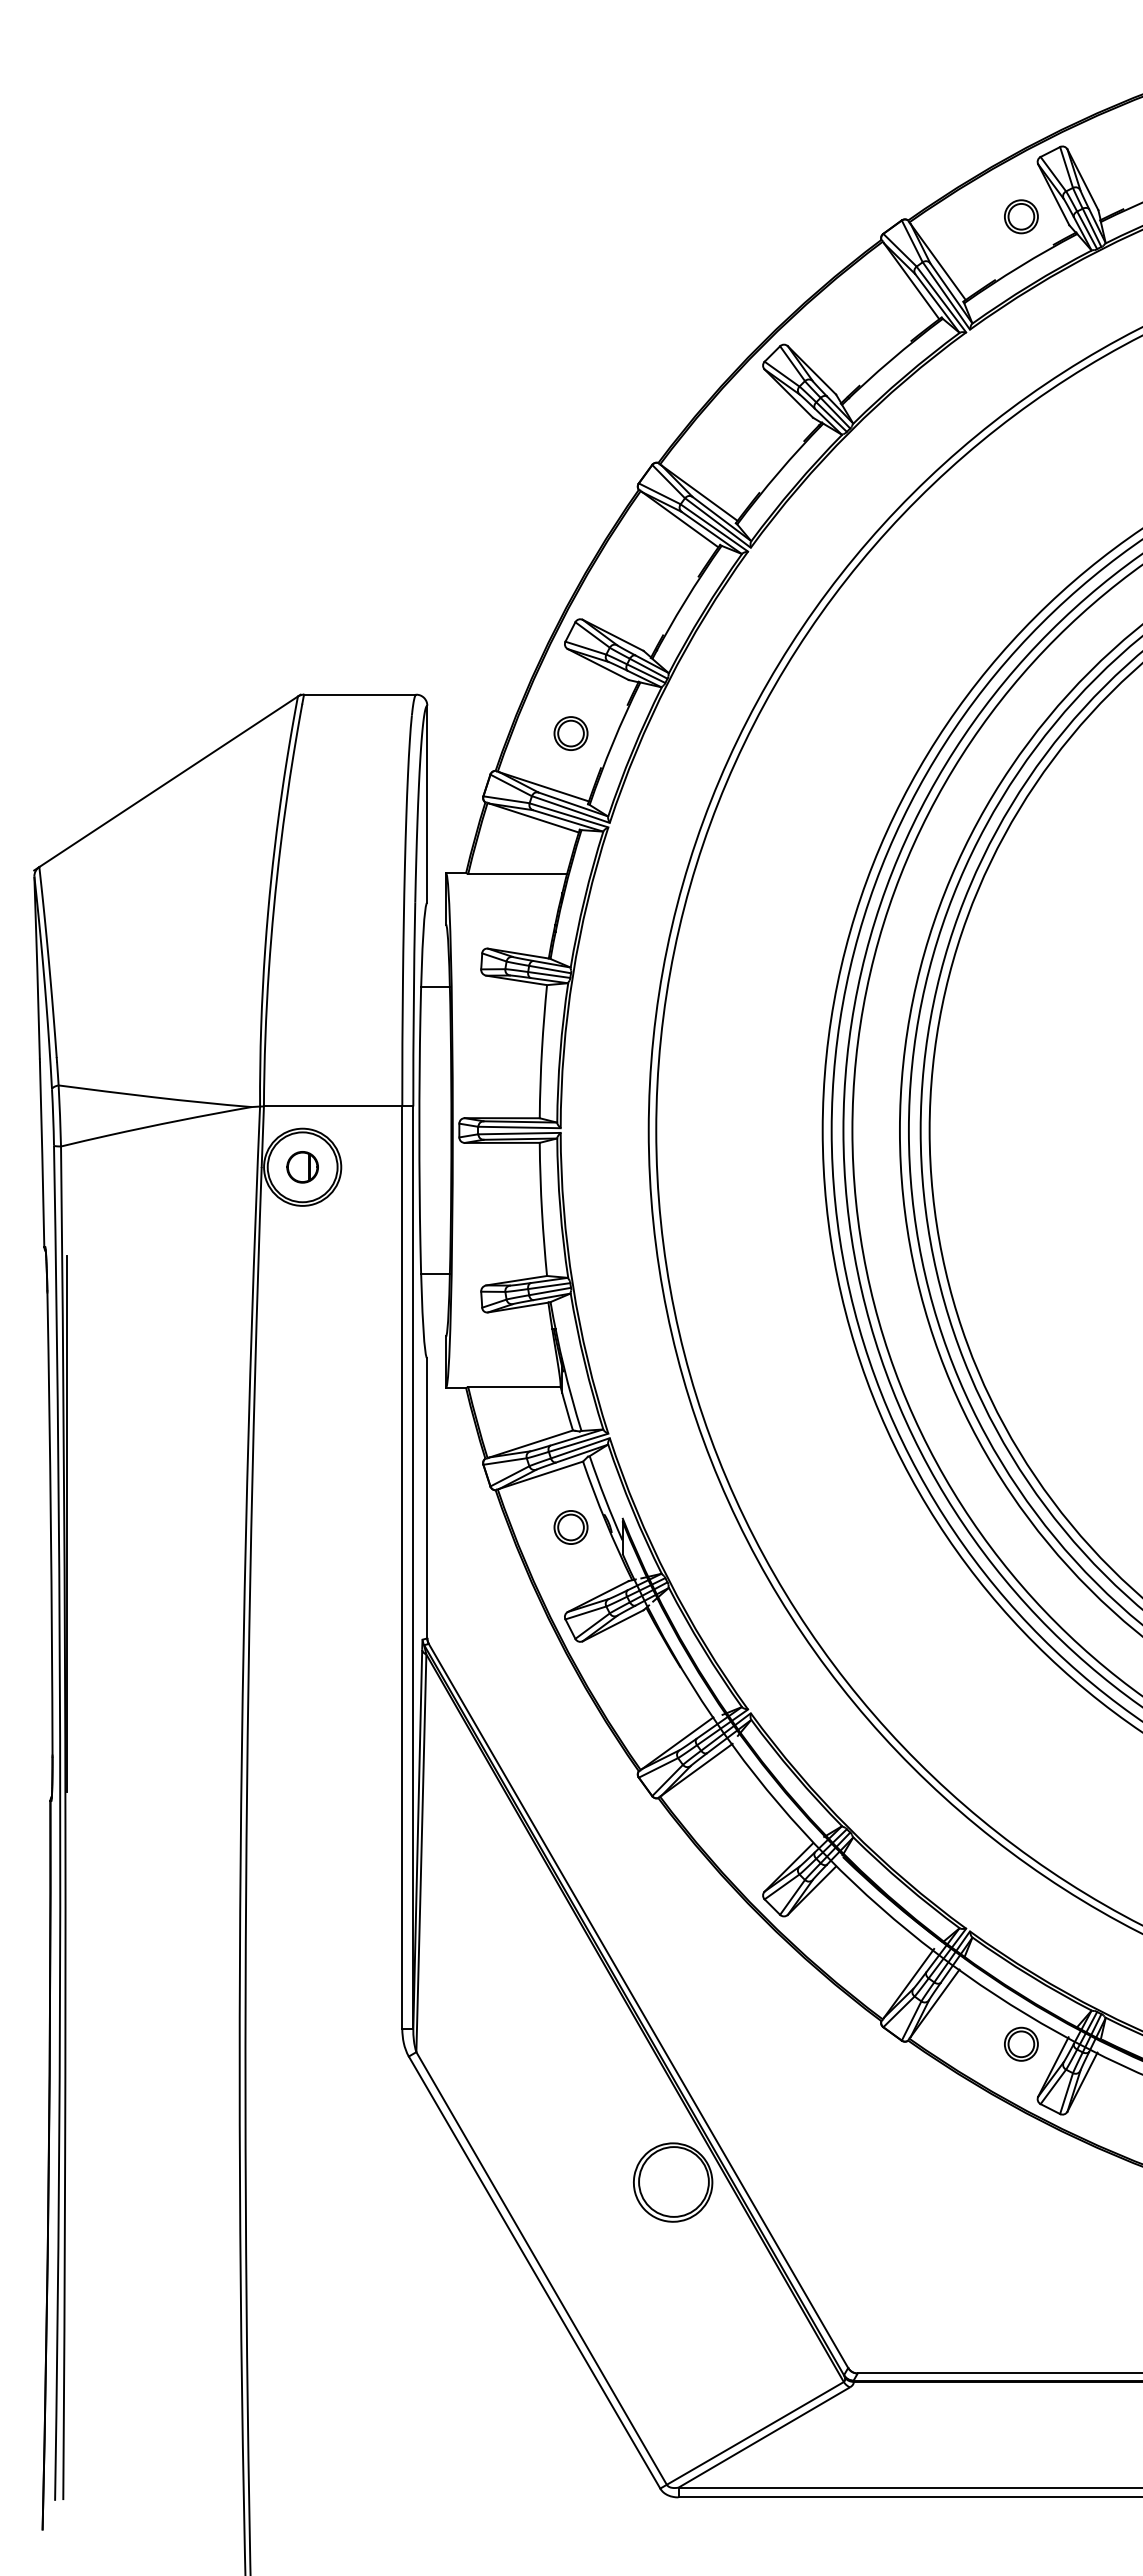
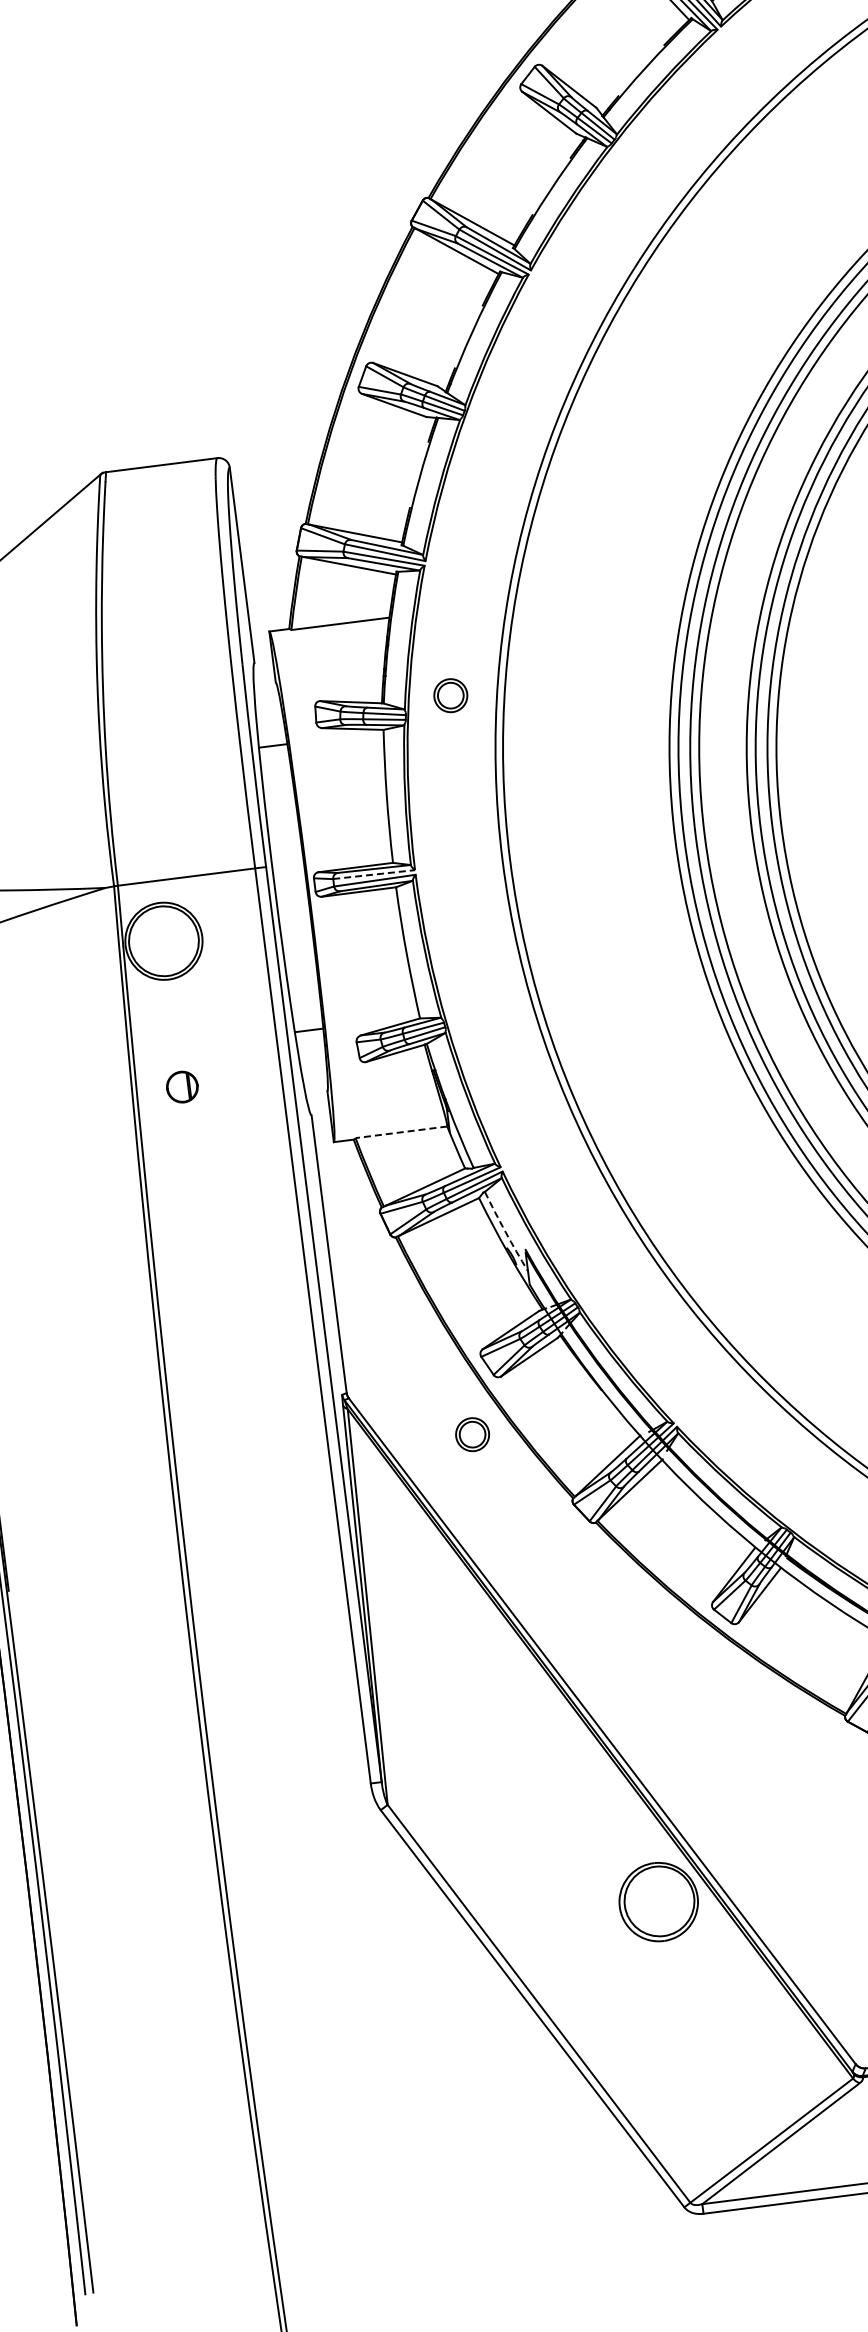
part: (570, 733) -> (450, 695), moved
line: (520, 1127) -> (375, 874), solid -> dashed
part: (302, 1167) -> (182, 1087), moved
line: (513, 1386) -> (400, 1132), solid -> dashed
arc: (605, 1498) -> (505, 1231), solid -> dashed
part: (570, 1527) -> (472, 1434), moved

